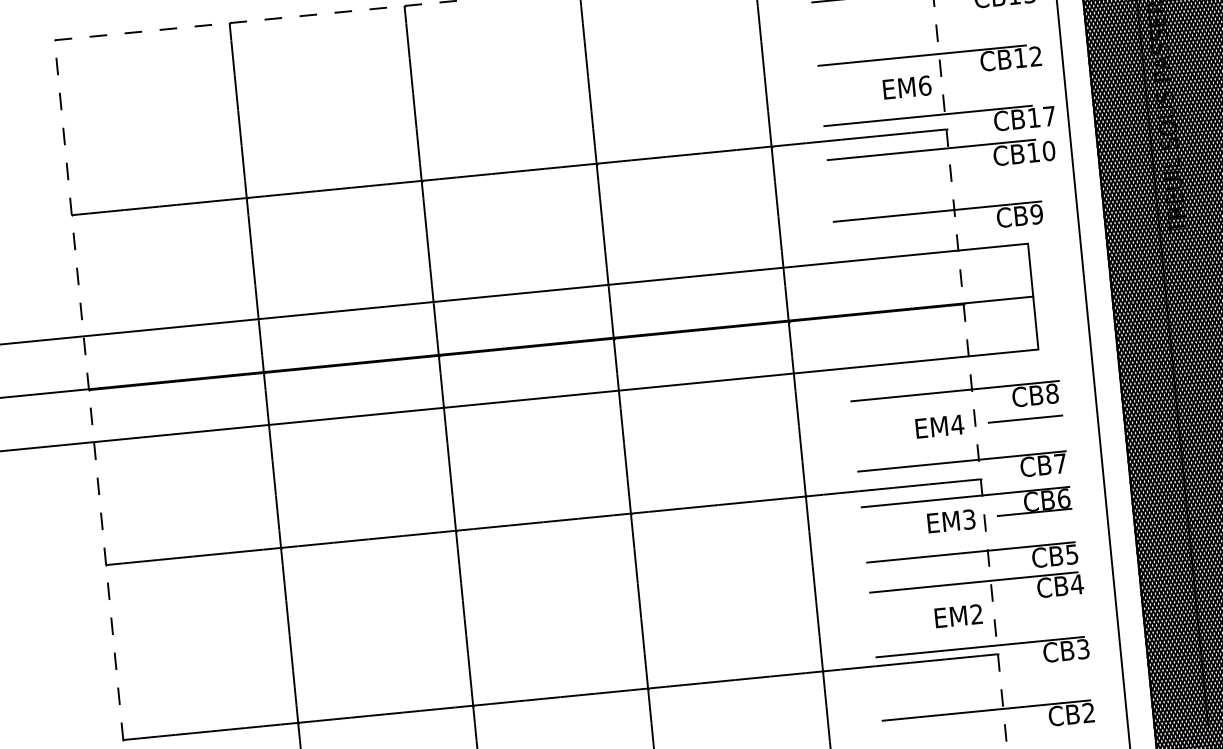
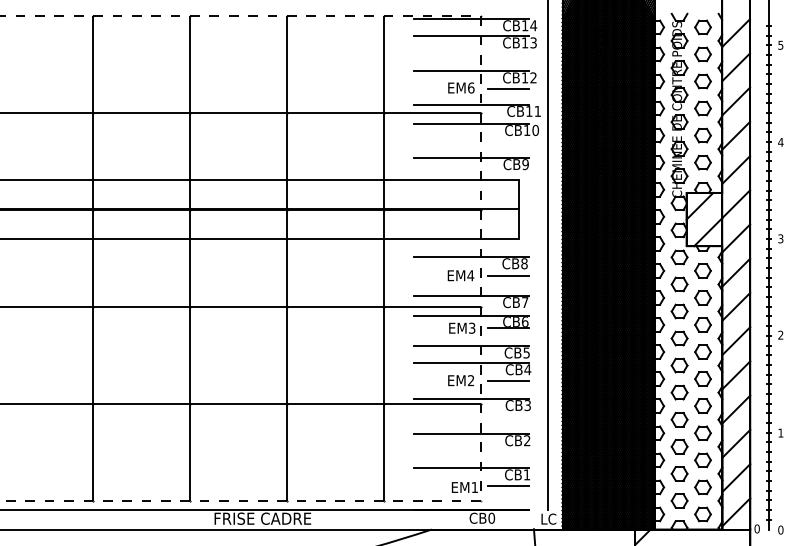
line: (992, 81) -> (508, 89), added
text: (1048, 116) -> (537, 111), CB17 -> CB11
line: (1044, 607) -> (508, 380), added

